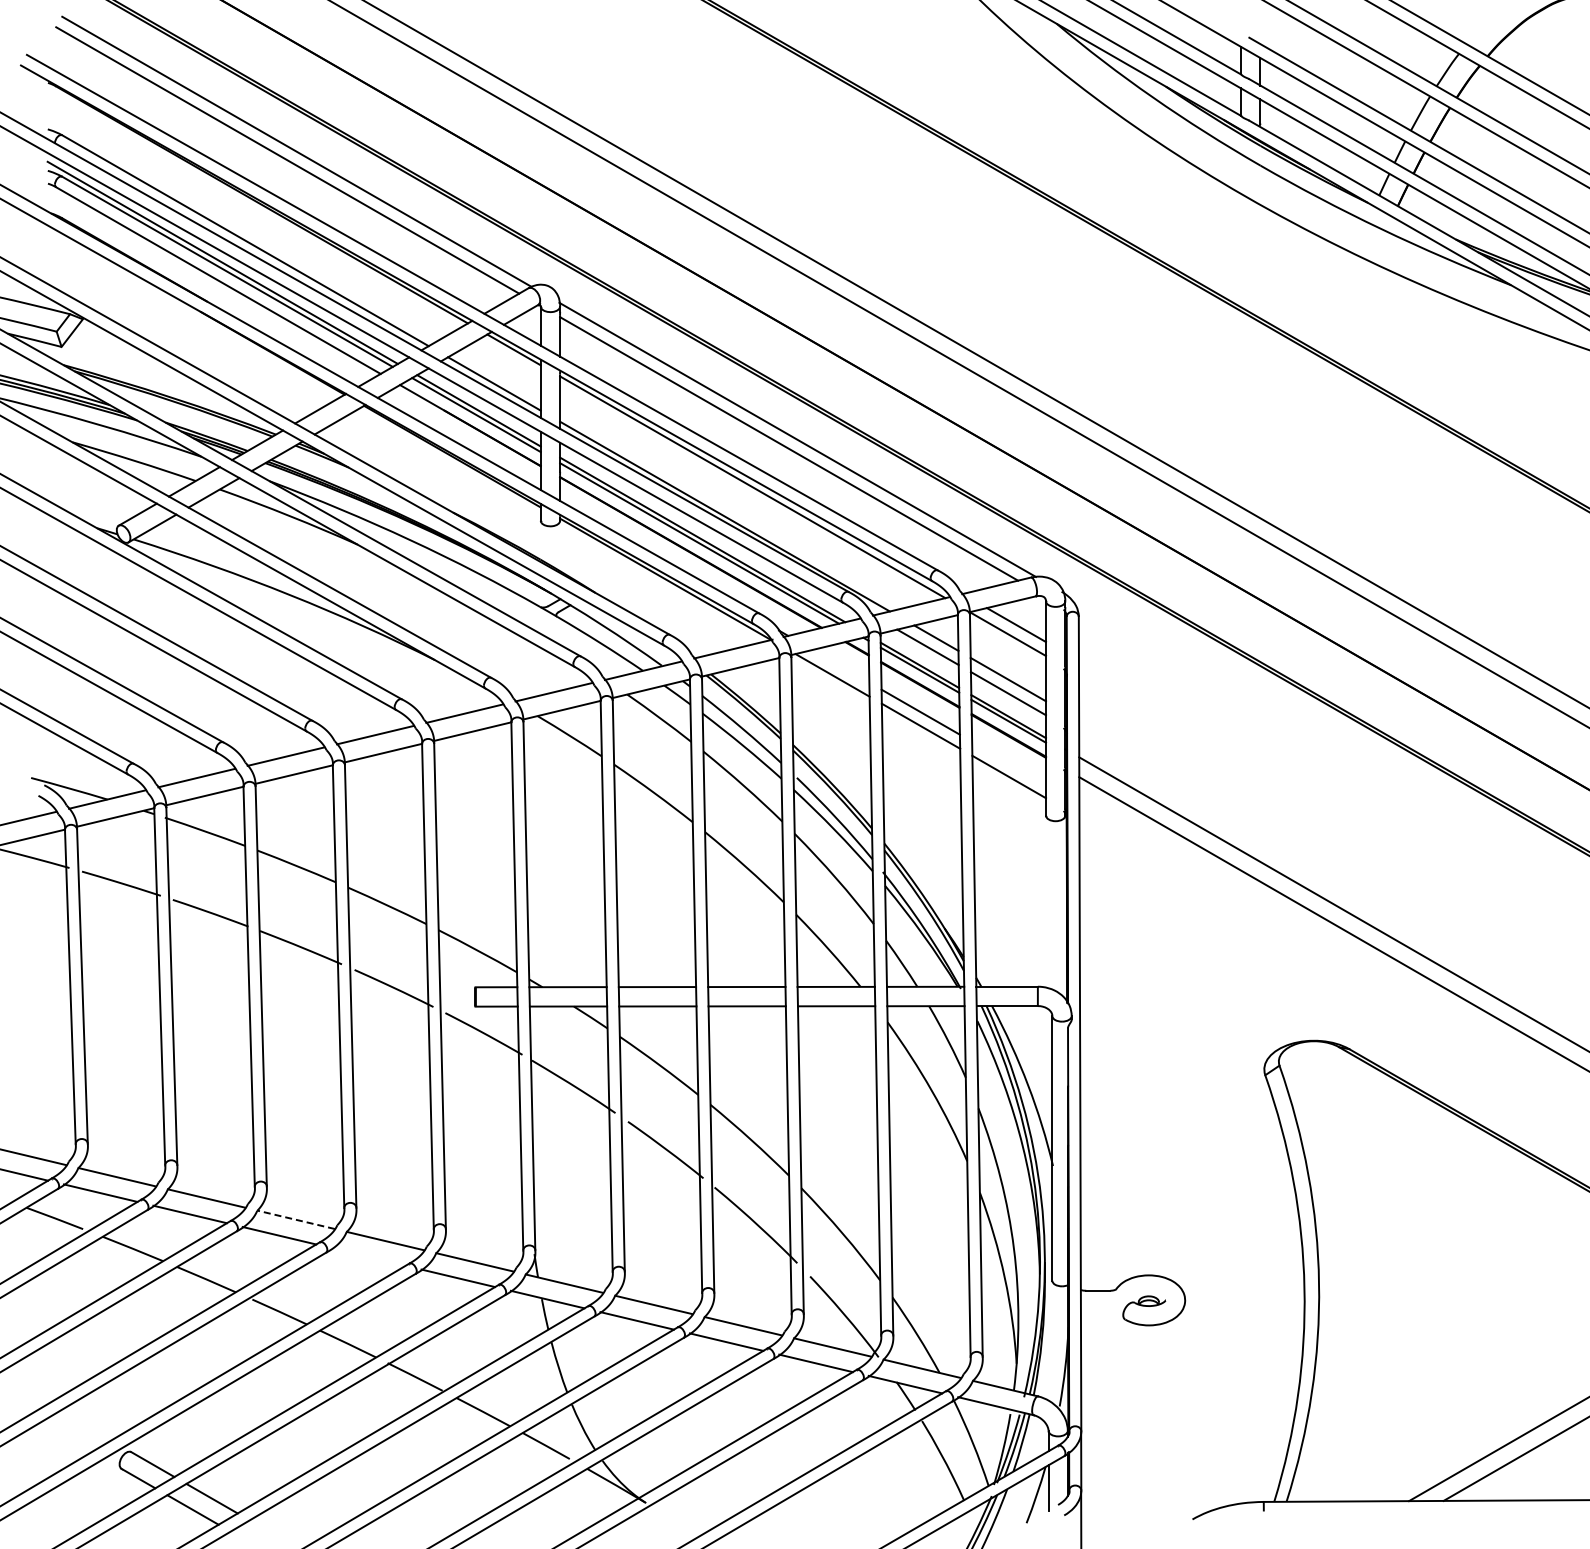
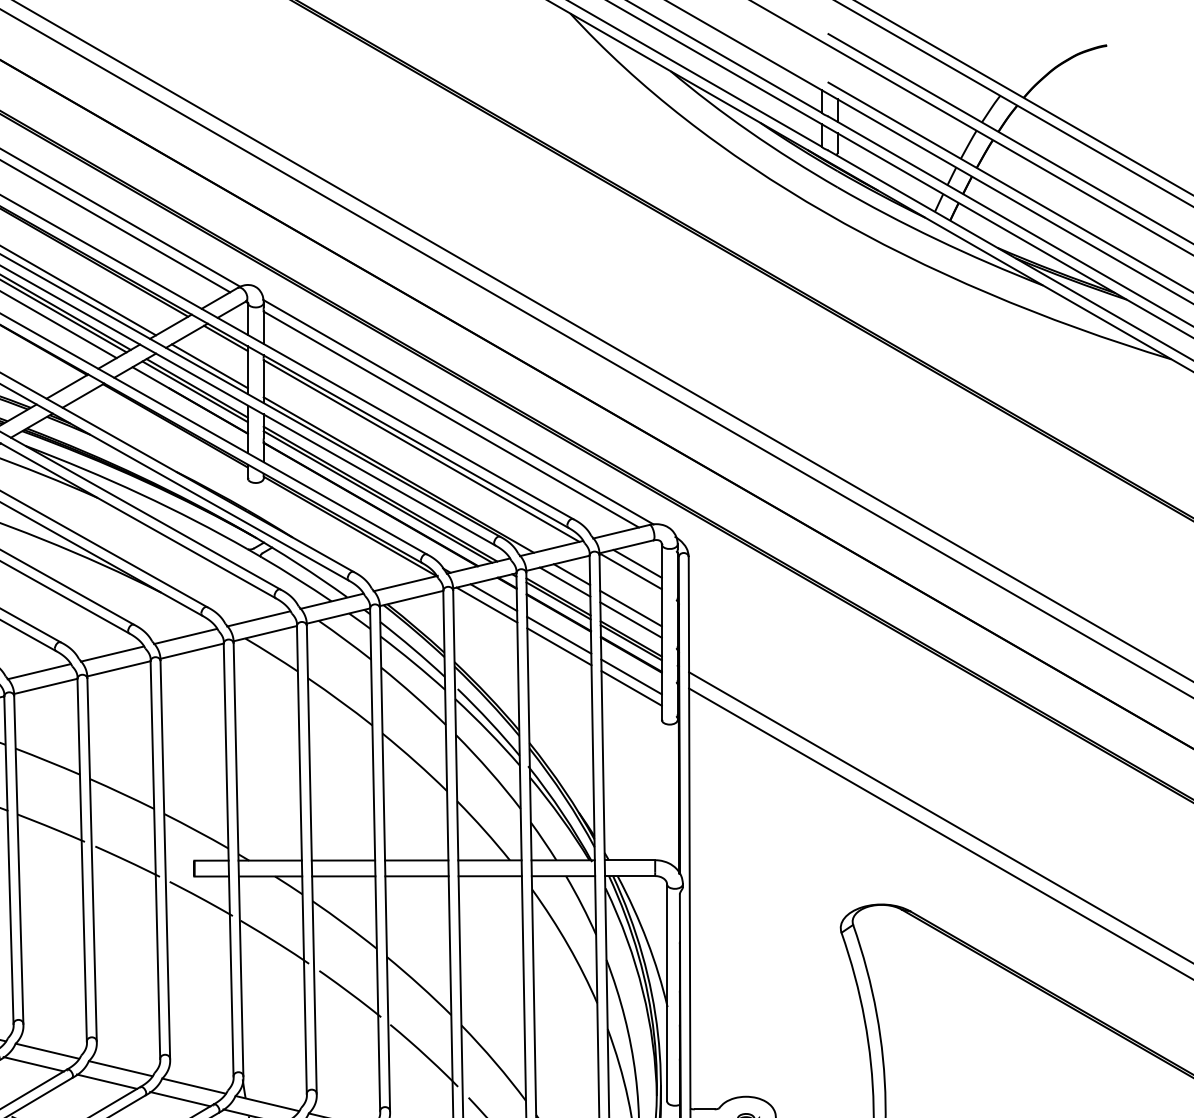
line: (840, 665) -> (493, 597), added
line: (1009, 762) -> (631, 676), added
line: (296, 1219) -> (47, 1050), dashed -> solid
line: (368, 1256) -> (106, 1081), added

